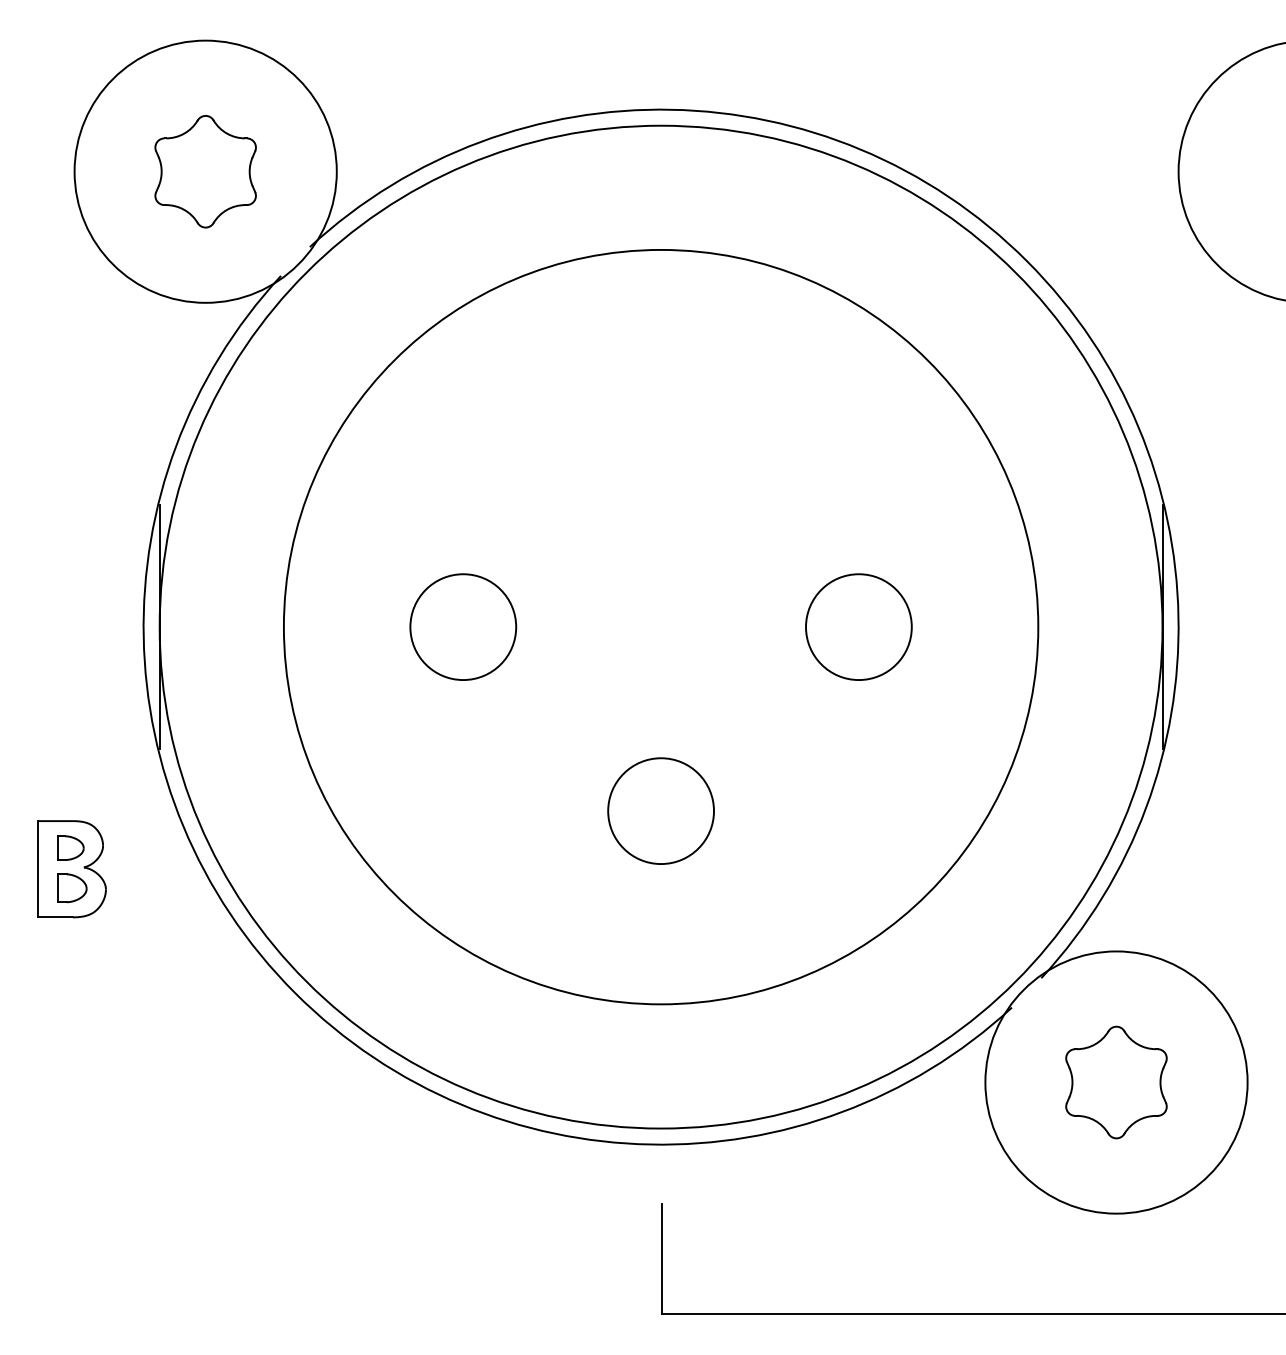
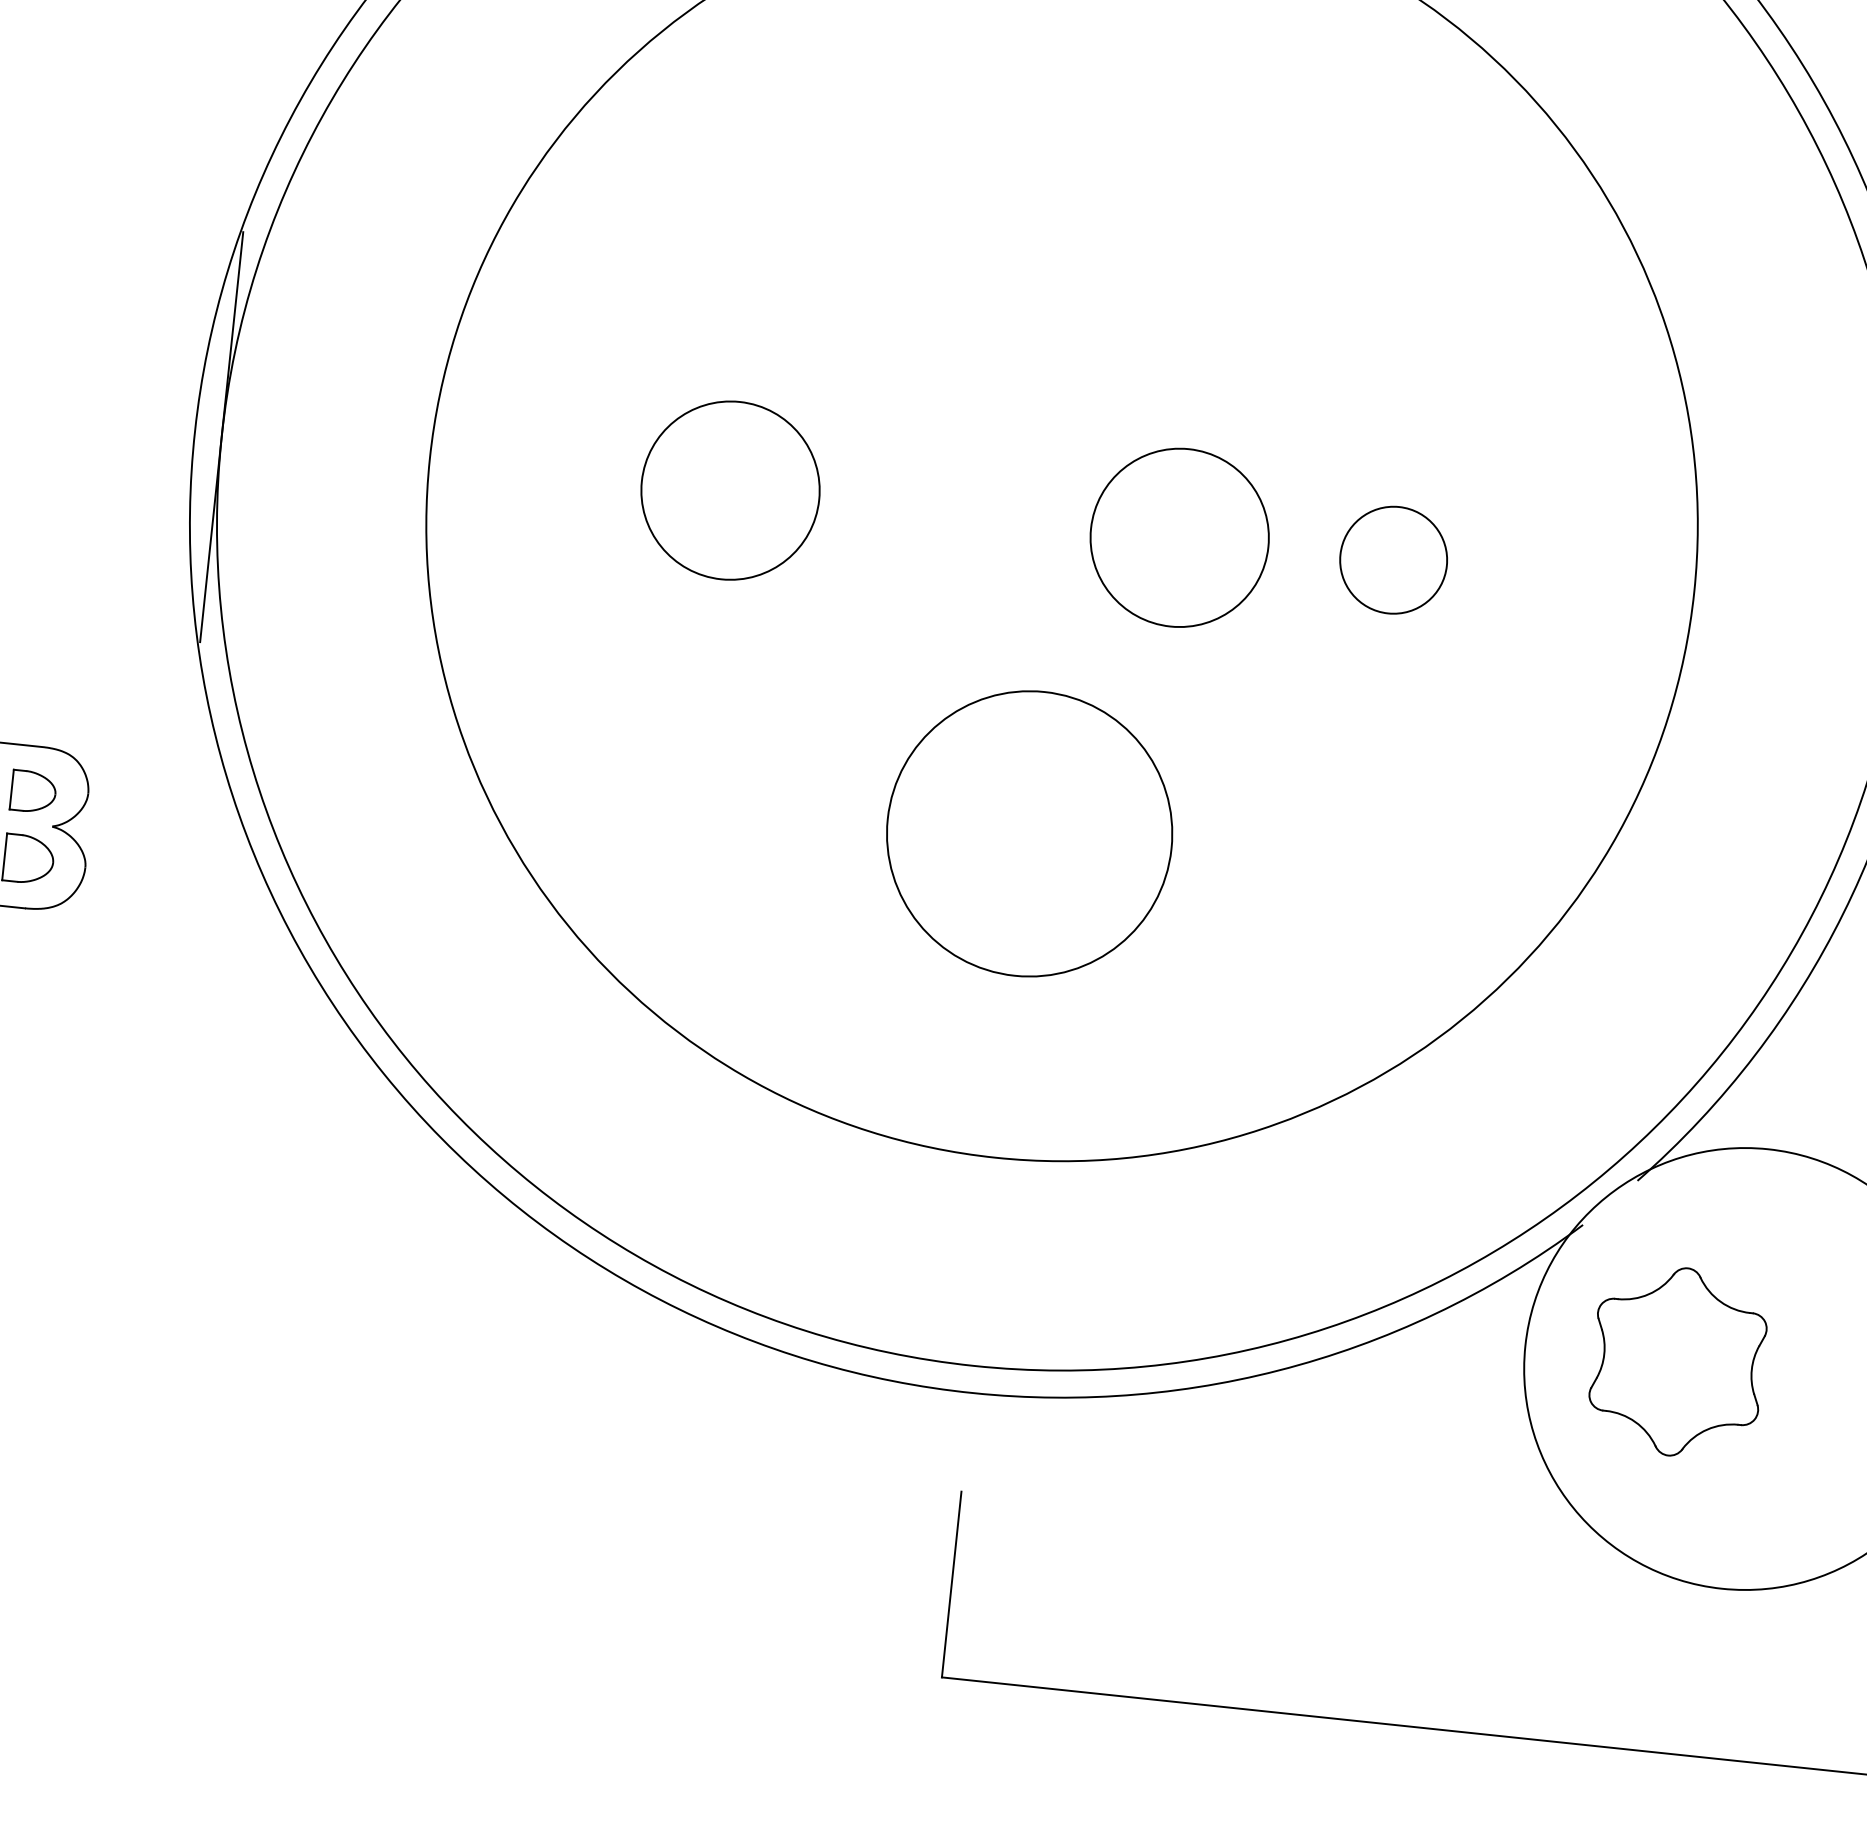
circle: (731, 626) -> (1180, 536), added
circle: (858, 626) -> (1393, 559), size x0.6
circle: (661, 811) -> (1030, 834), size x1.6
part: (1116, 1082) -> (1678, 1361), moved

